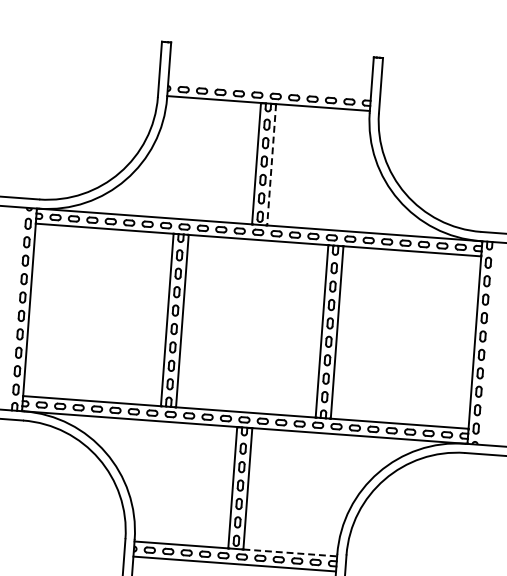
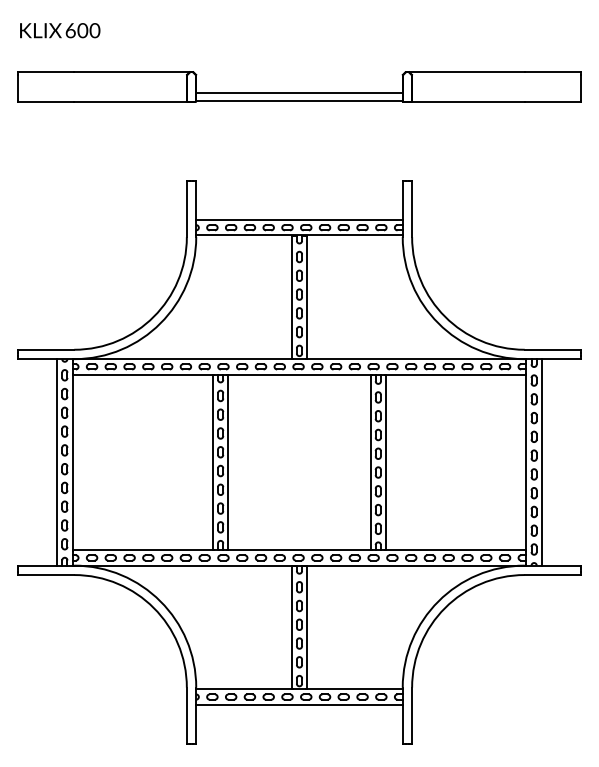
line: (269, 88) -> (299, 220), added
line: (271, 165) -> (307, 297), dashed -> solid
line: (14, 308) -> (57, 462), added
line: (489, 343) -> (541, 462), added
line: (289, 553) -> (354, 689), dashed -> solid

